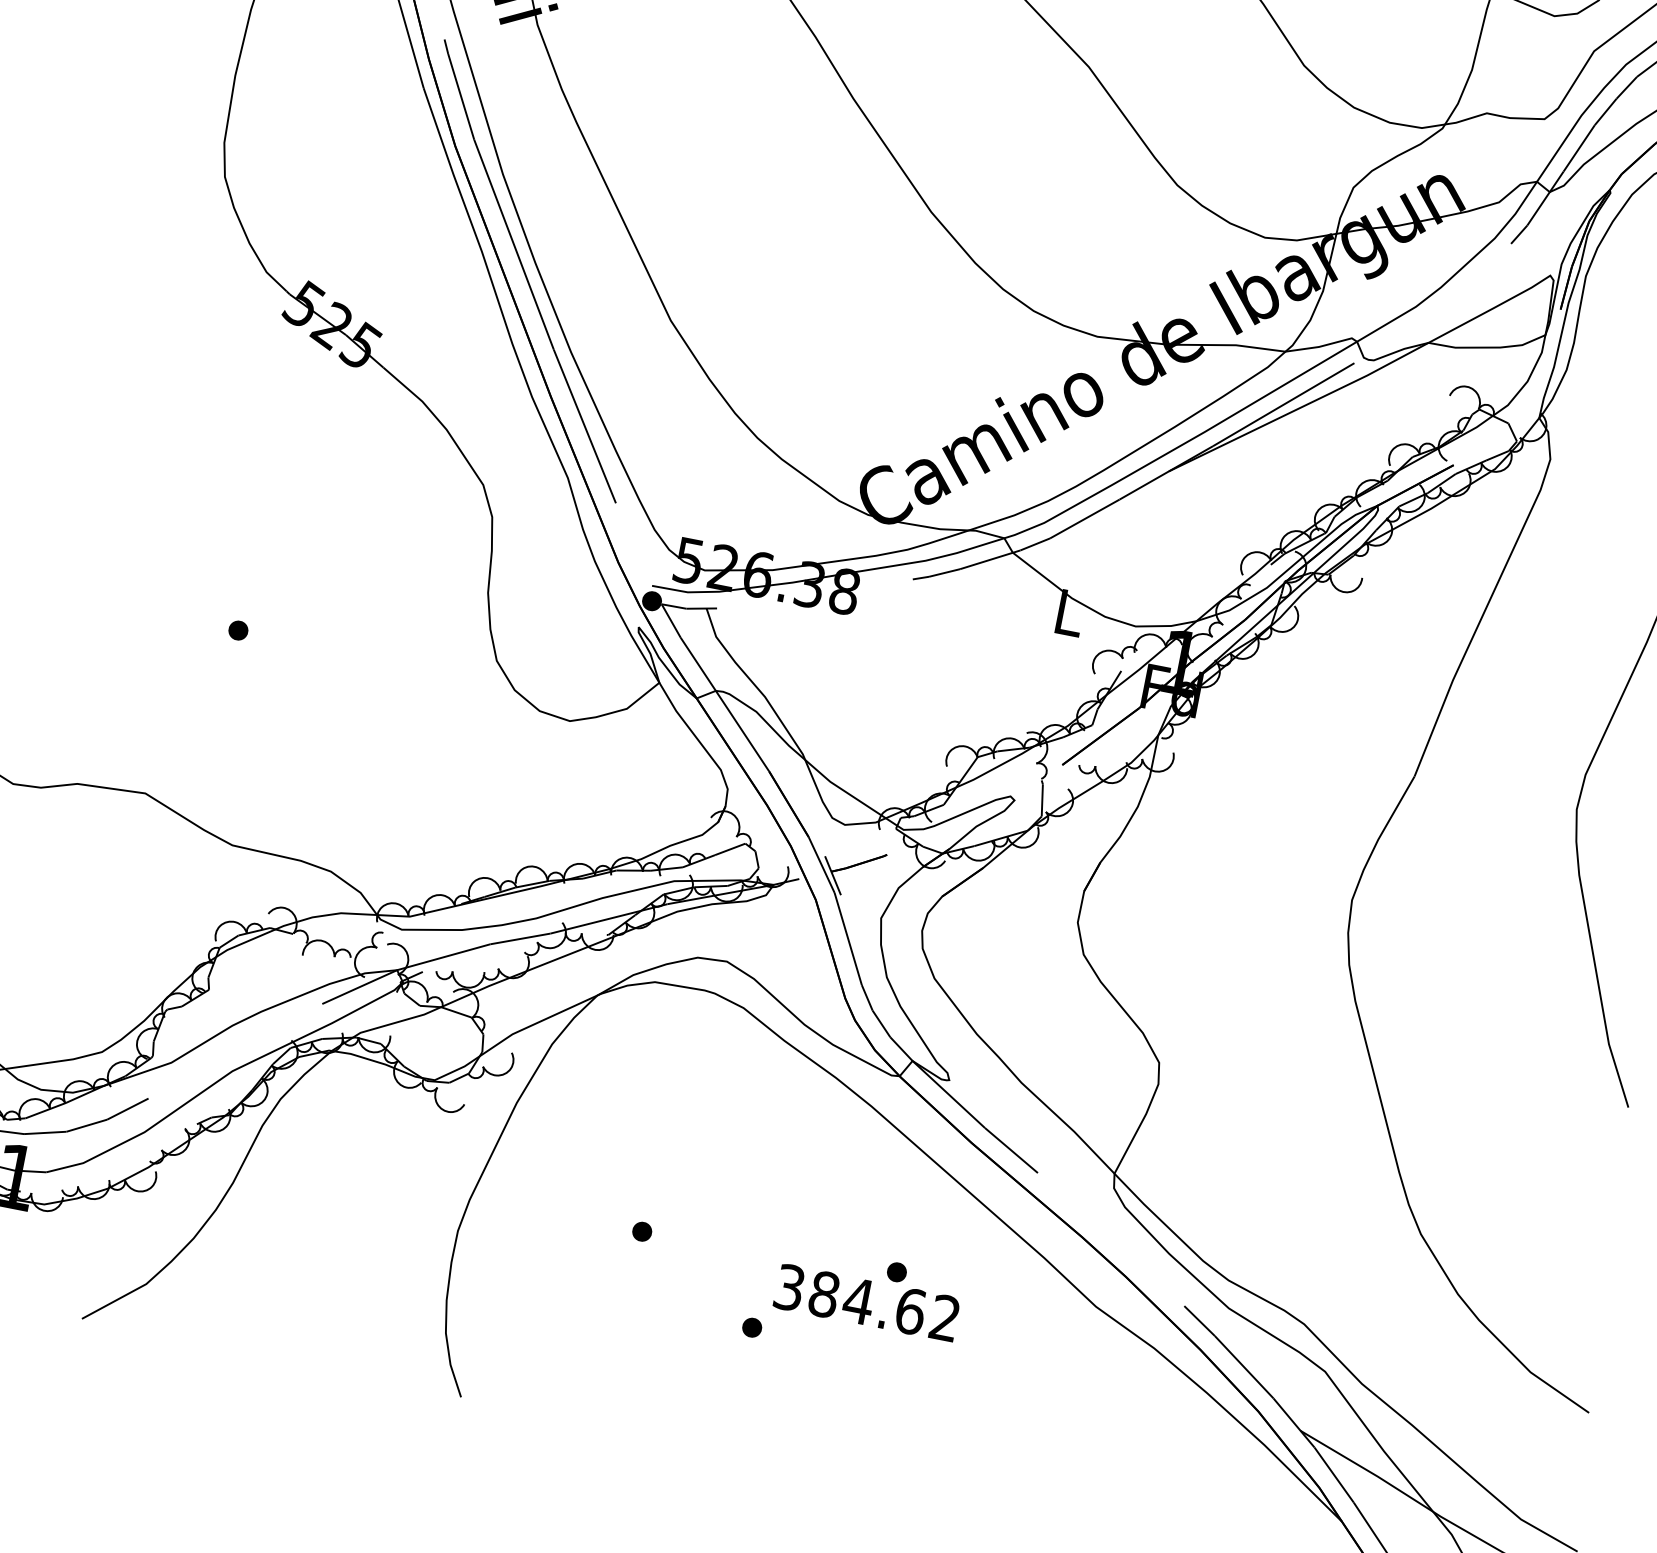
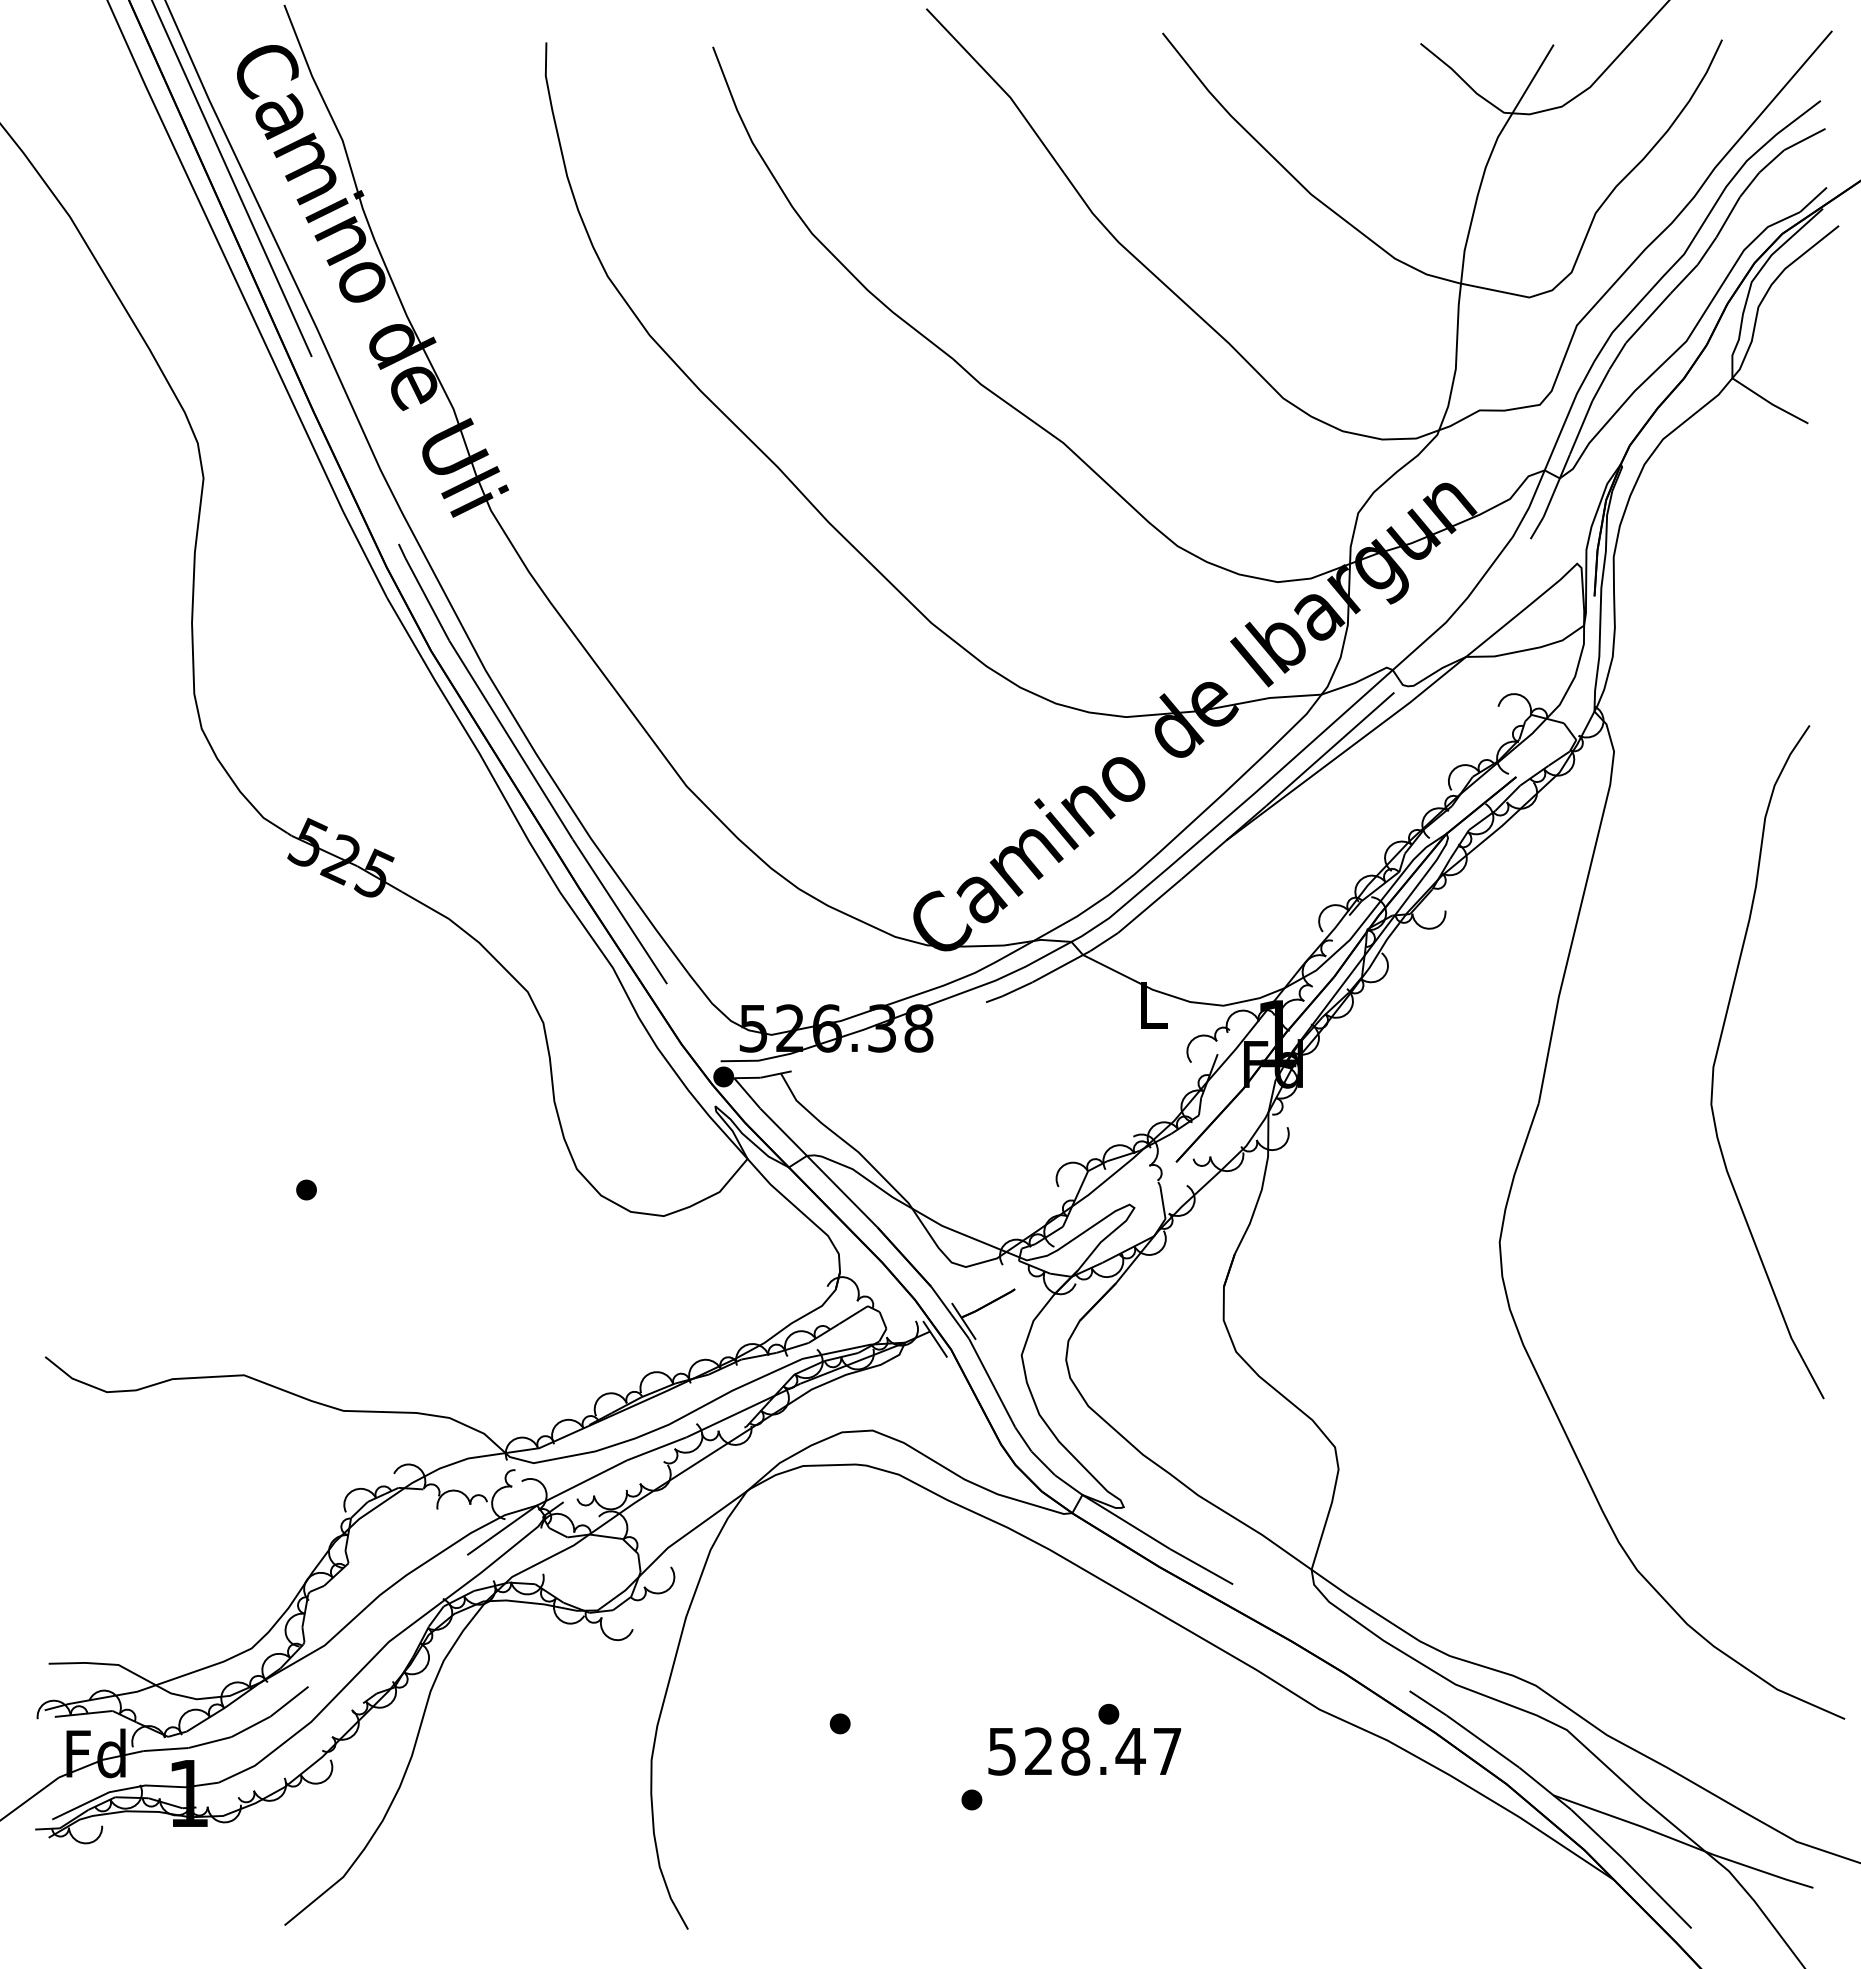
line: (802, 887) -> (935, 1339), added
text: (867, 1302) -> (1084, 1751), 384.62 -> 528.47

